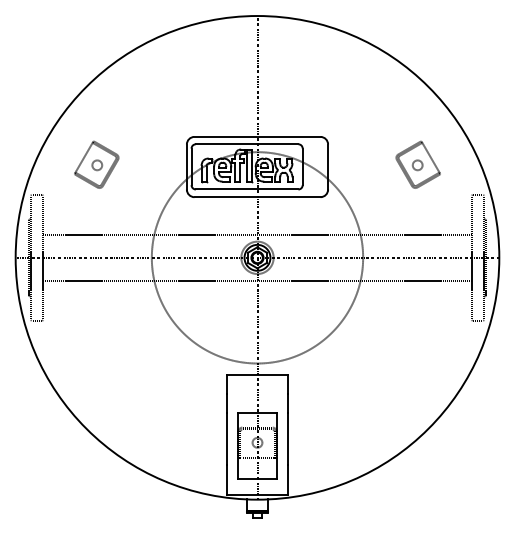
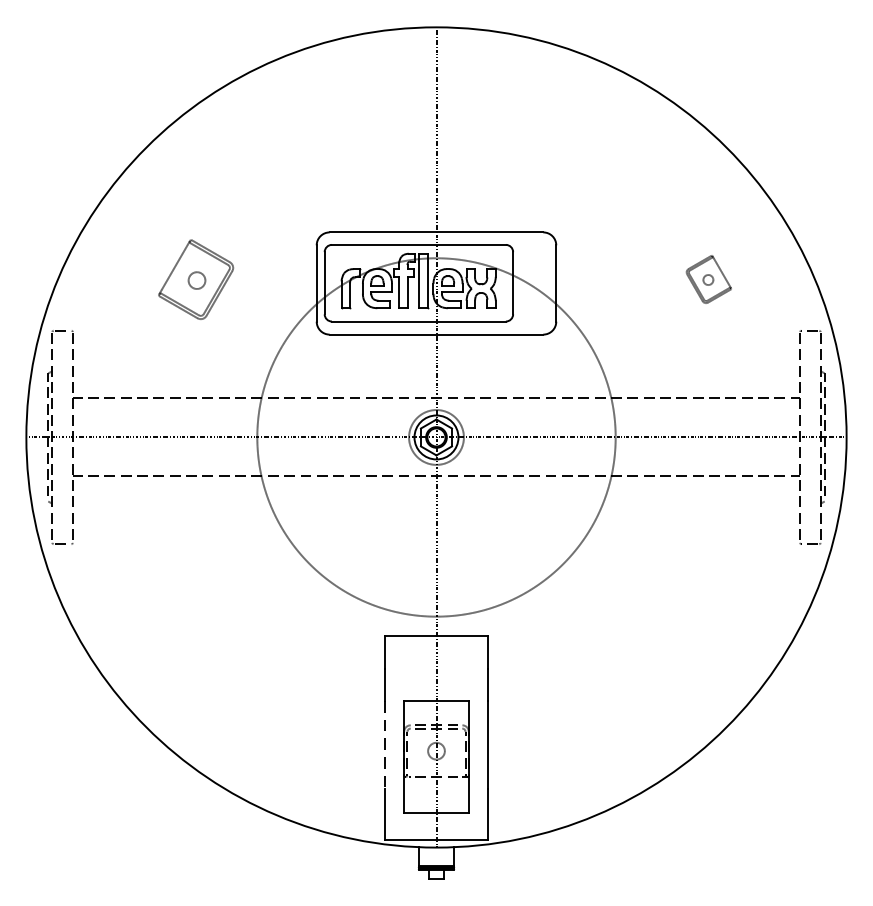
part: (96, 164) -> (195, 279), moved
part: (417, 164) -> (707, 279), size x0.6
line: (226, 439) -> (383, 745), solid -> dashed

